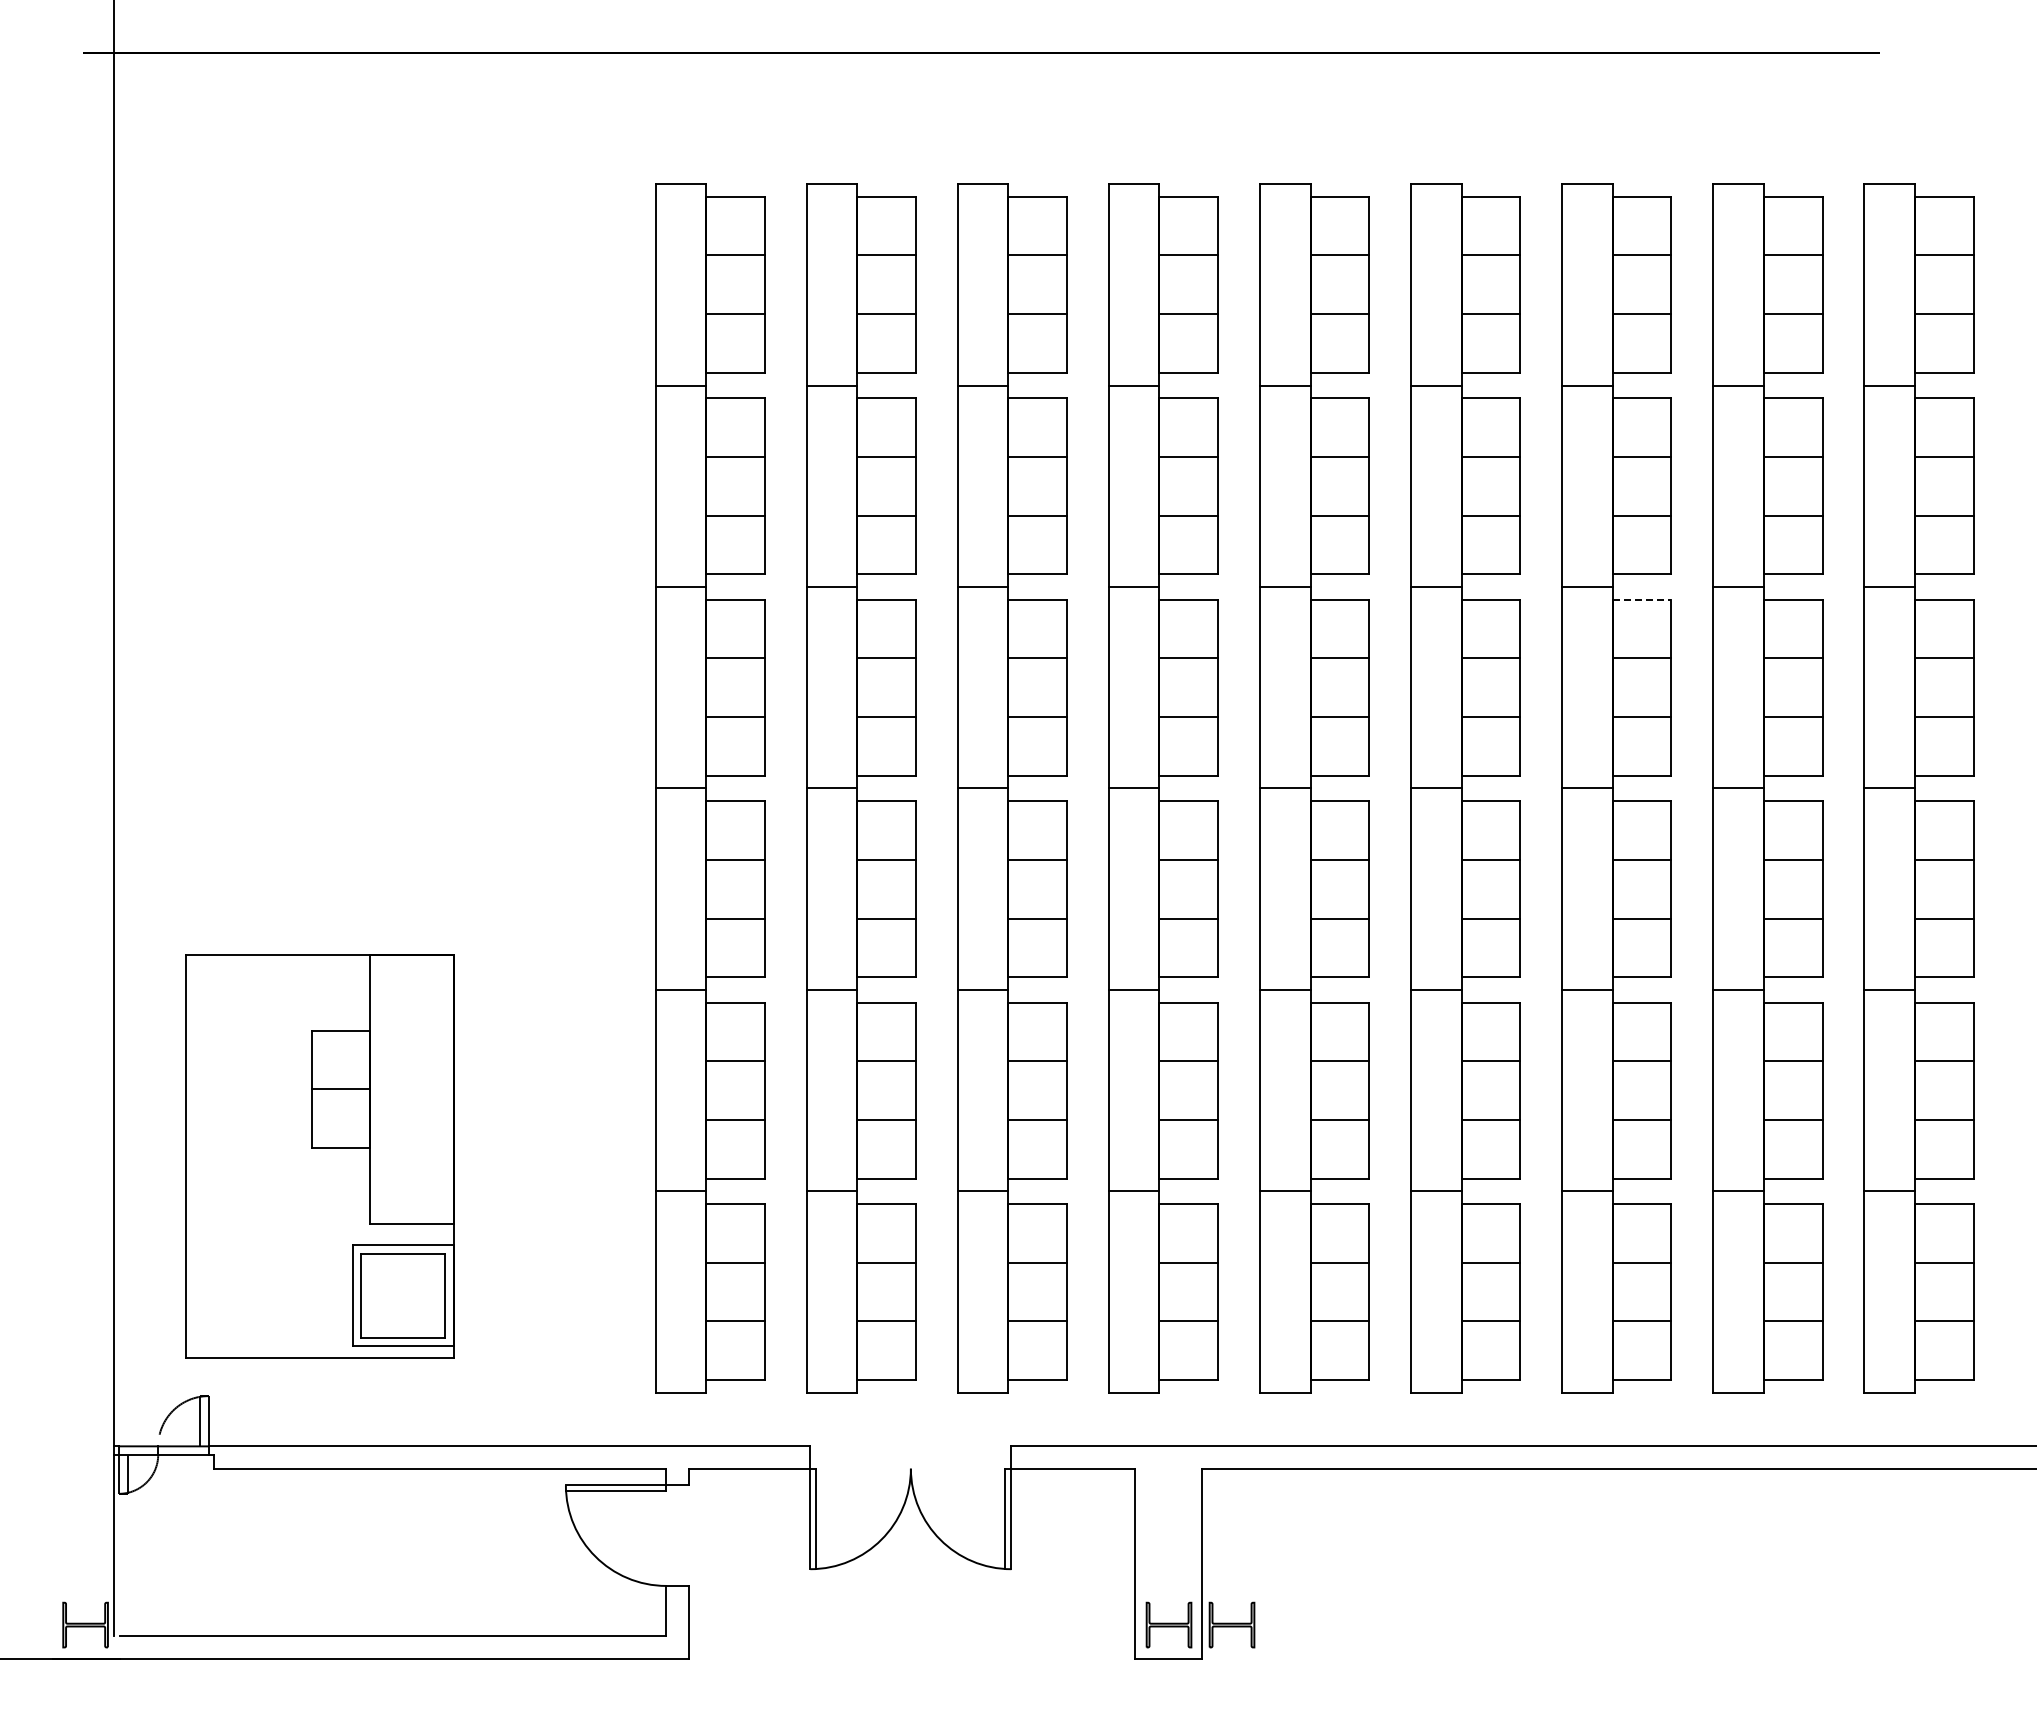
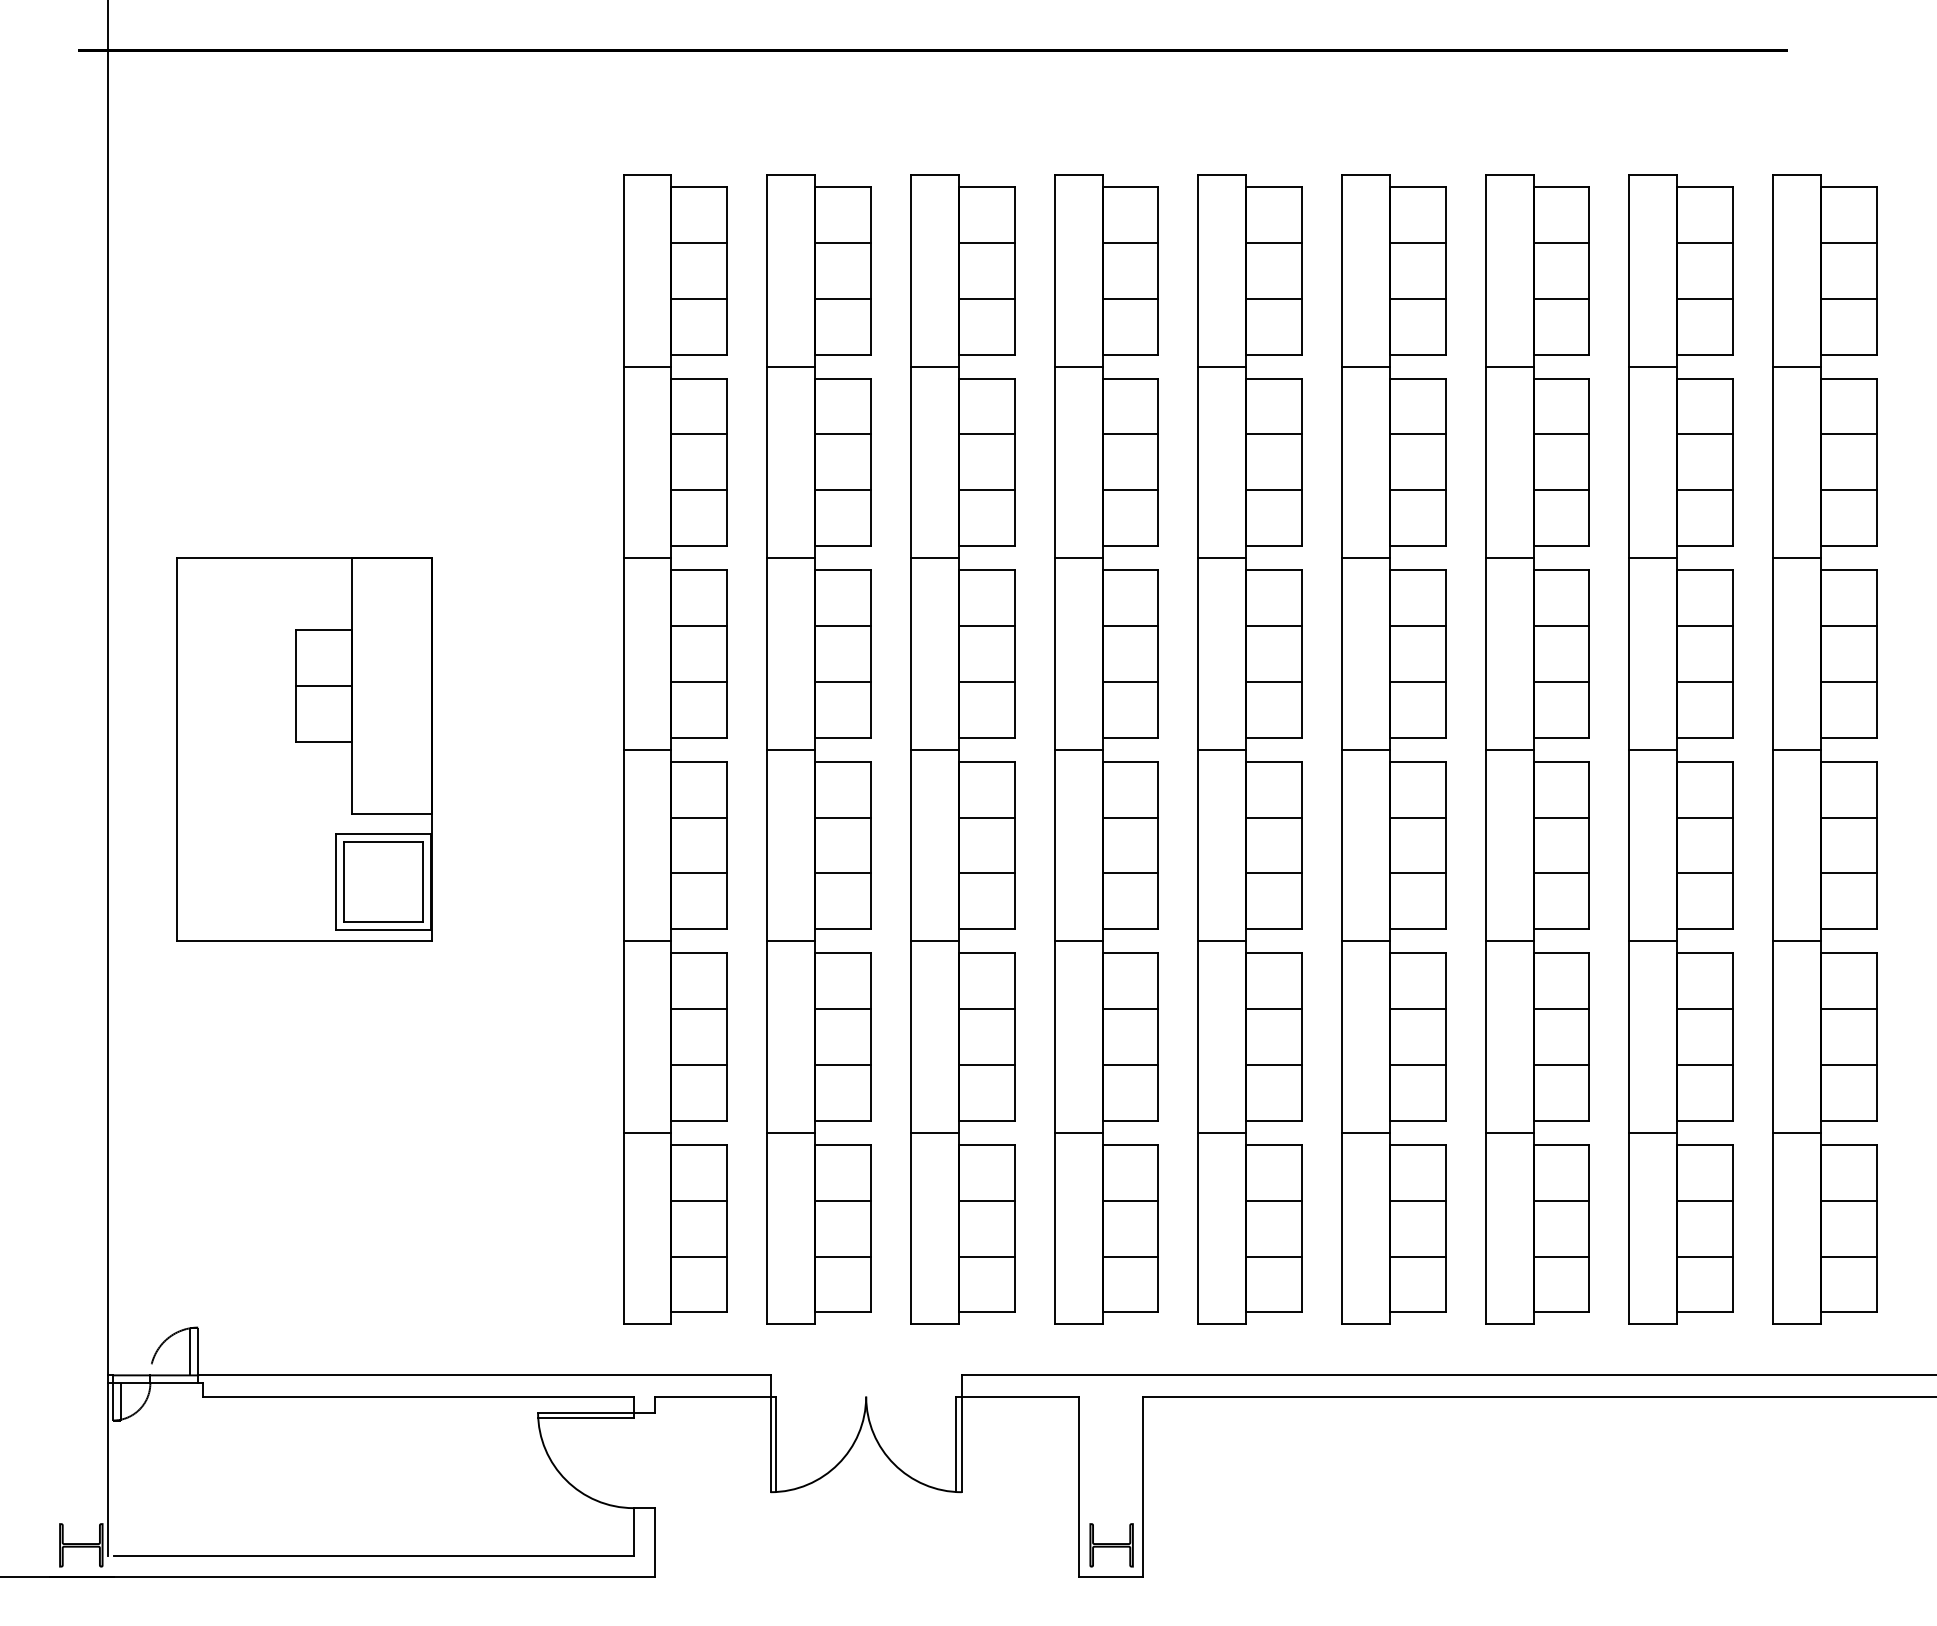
line: (1642, 599) -> (1561, 570), dashed -> solid
part: (319, 1156) -> (303, 749), moved
part: (1231, 1624) -> (1171, 1544), removed

